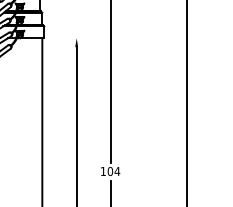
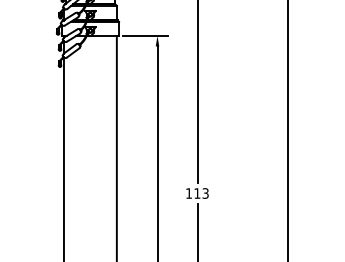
line: (66, 37) -> (145, 35), added
text: (113, 171) -> (201, 193), 104 -> 113

